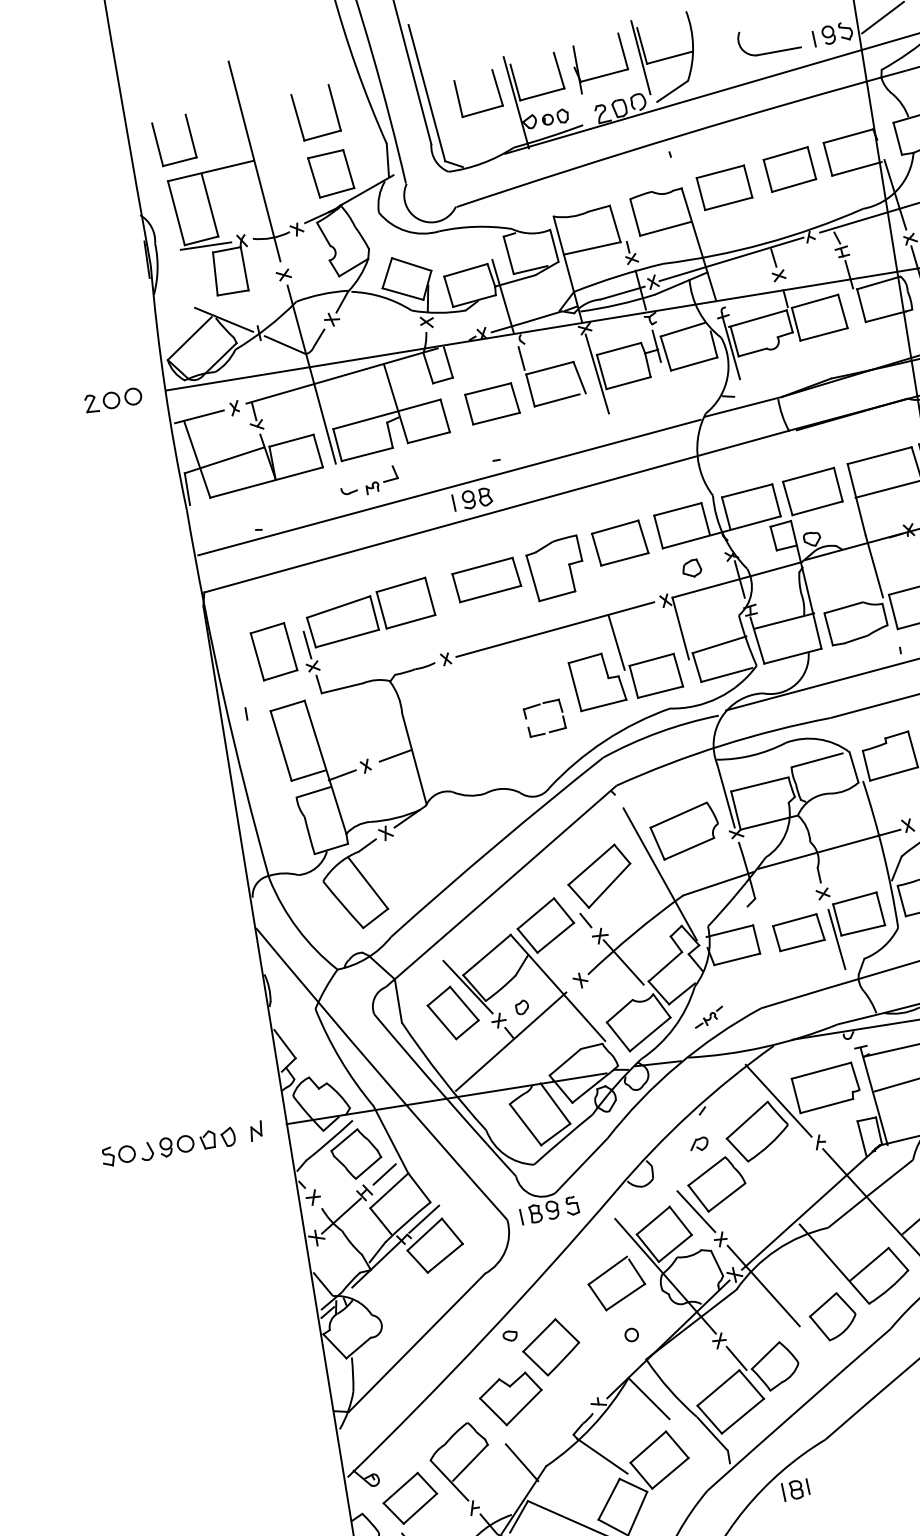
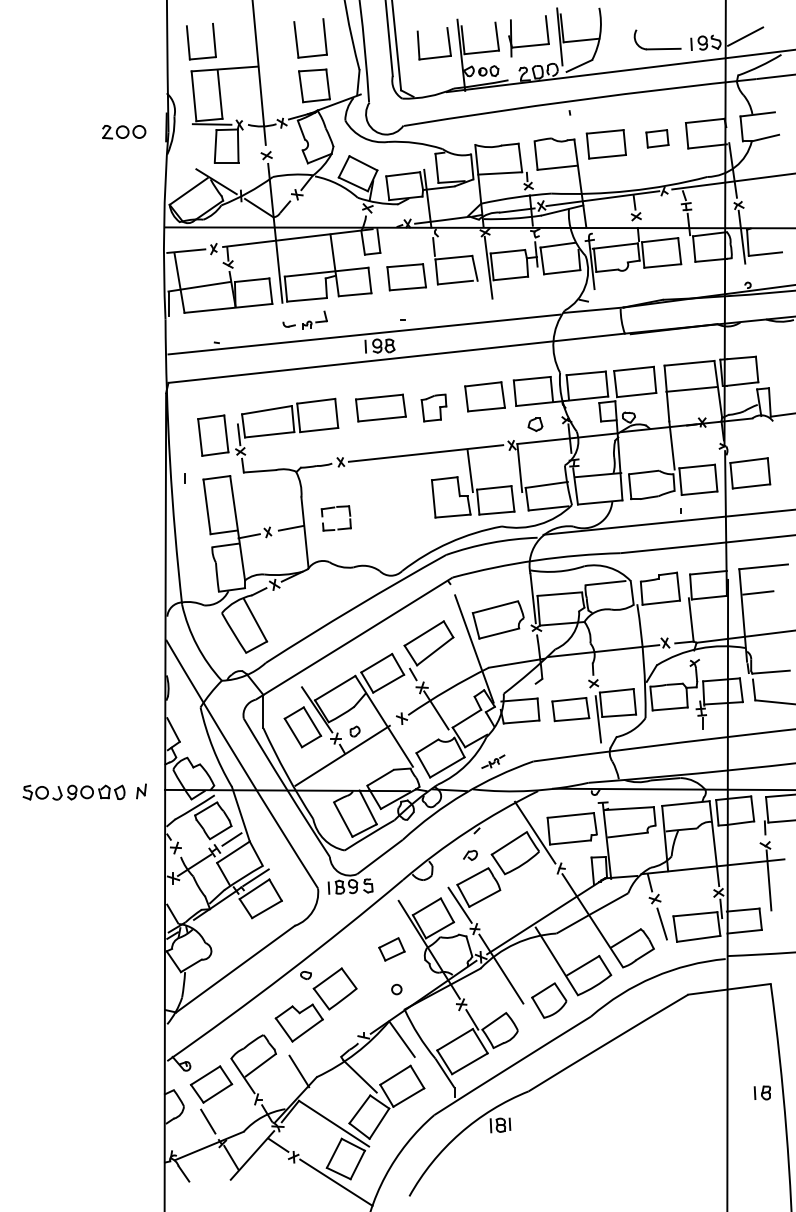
part: (789, 169) -> (657, 138), size x0.6
part: (113, 400) -> (124, 132), moved
part: (555, 567) -> (433, 407), size x0.6
part: (540, 705) -> (334, 508), moved
part: (616, 1283) -> (391, 949), size x0.6

